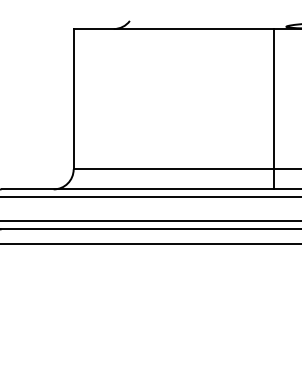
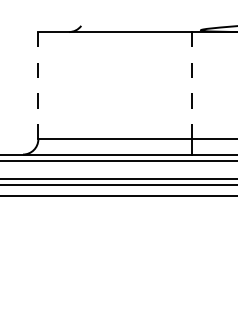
line: (73, 98) -> (38, 85), solid -> dashed
line: (274, 98) -> (191, 85), solid -> dashed

